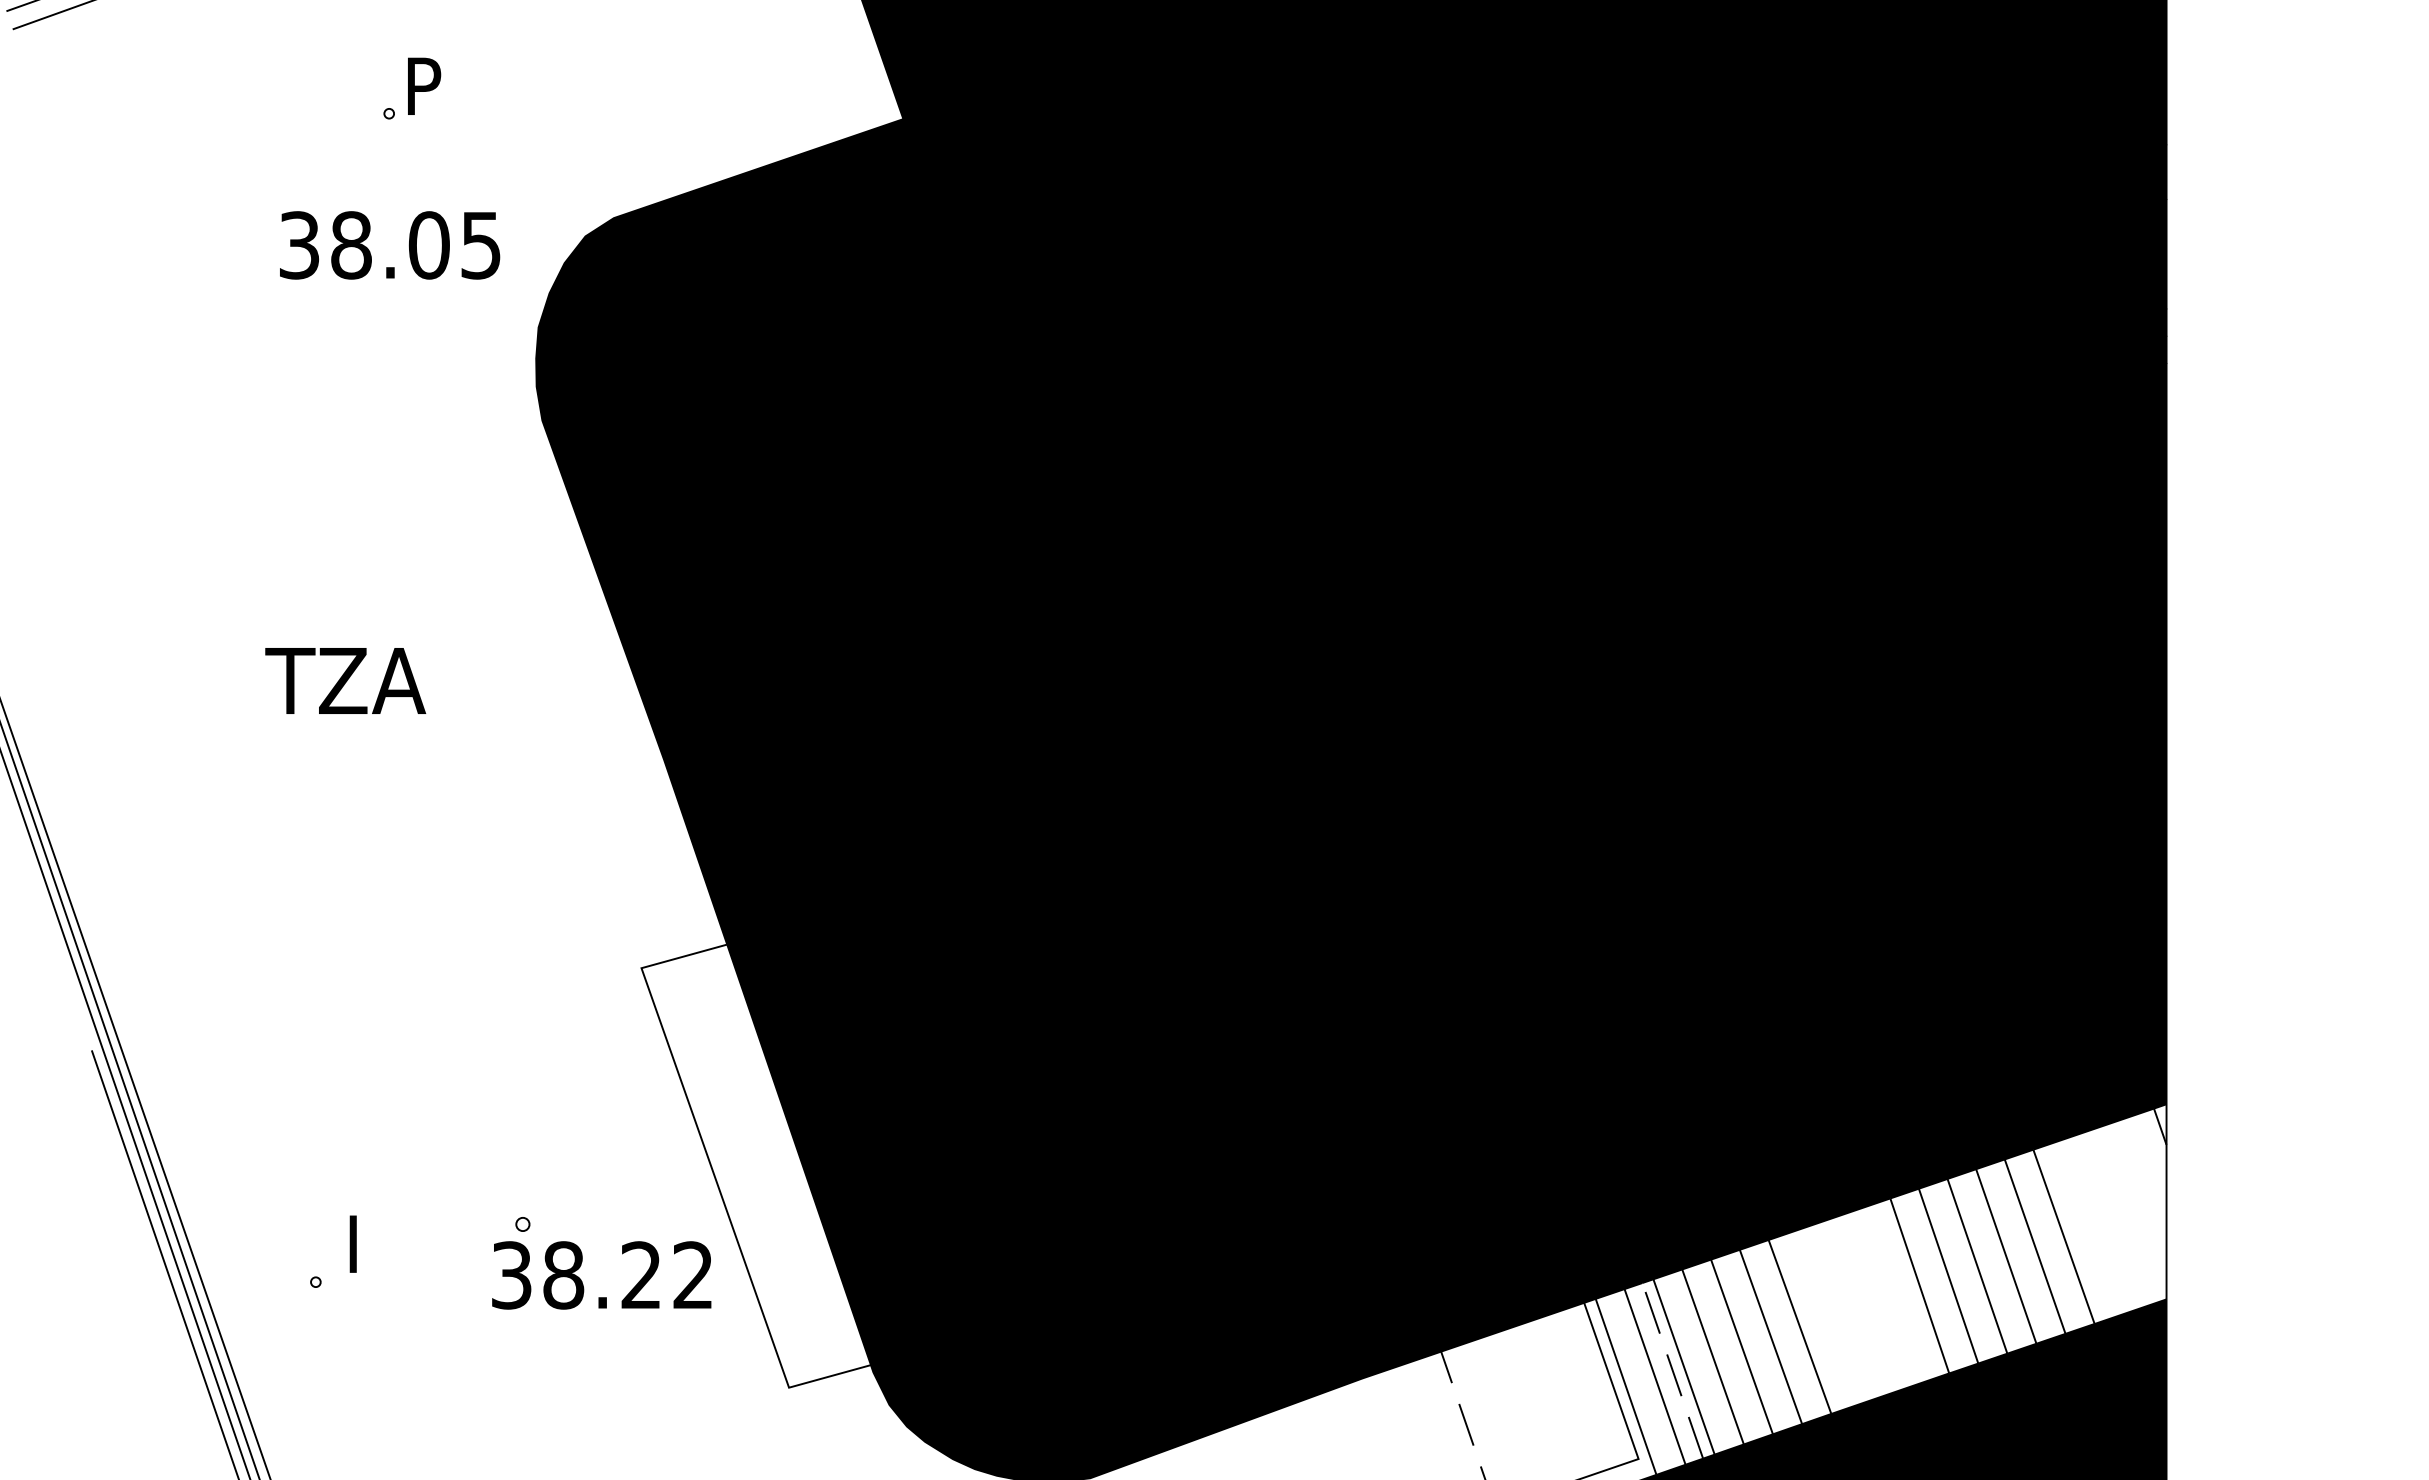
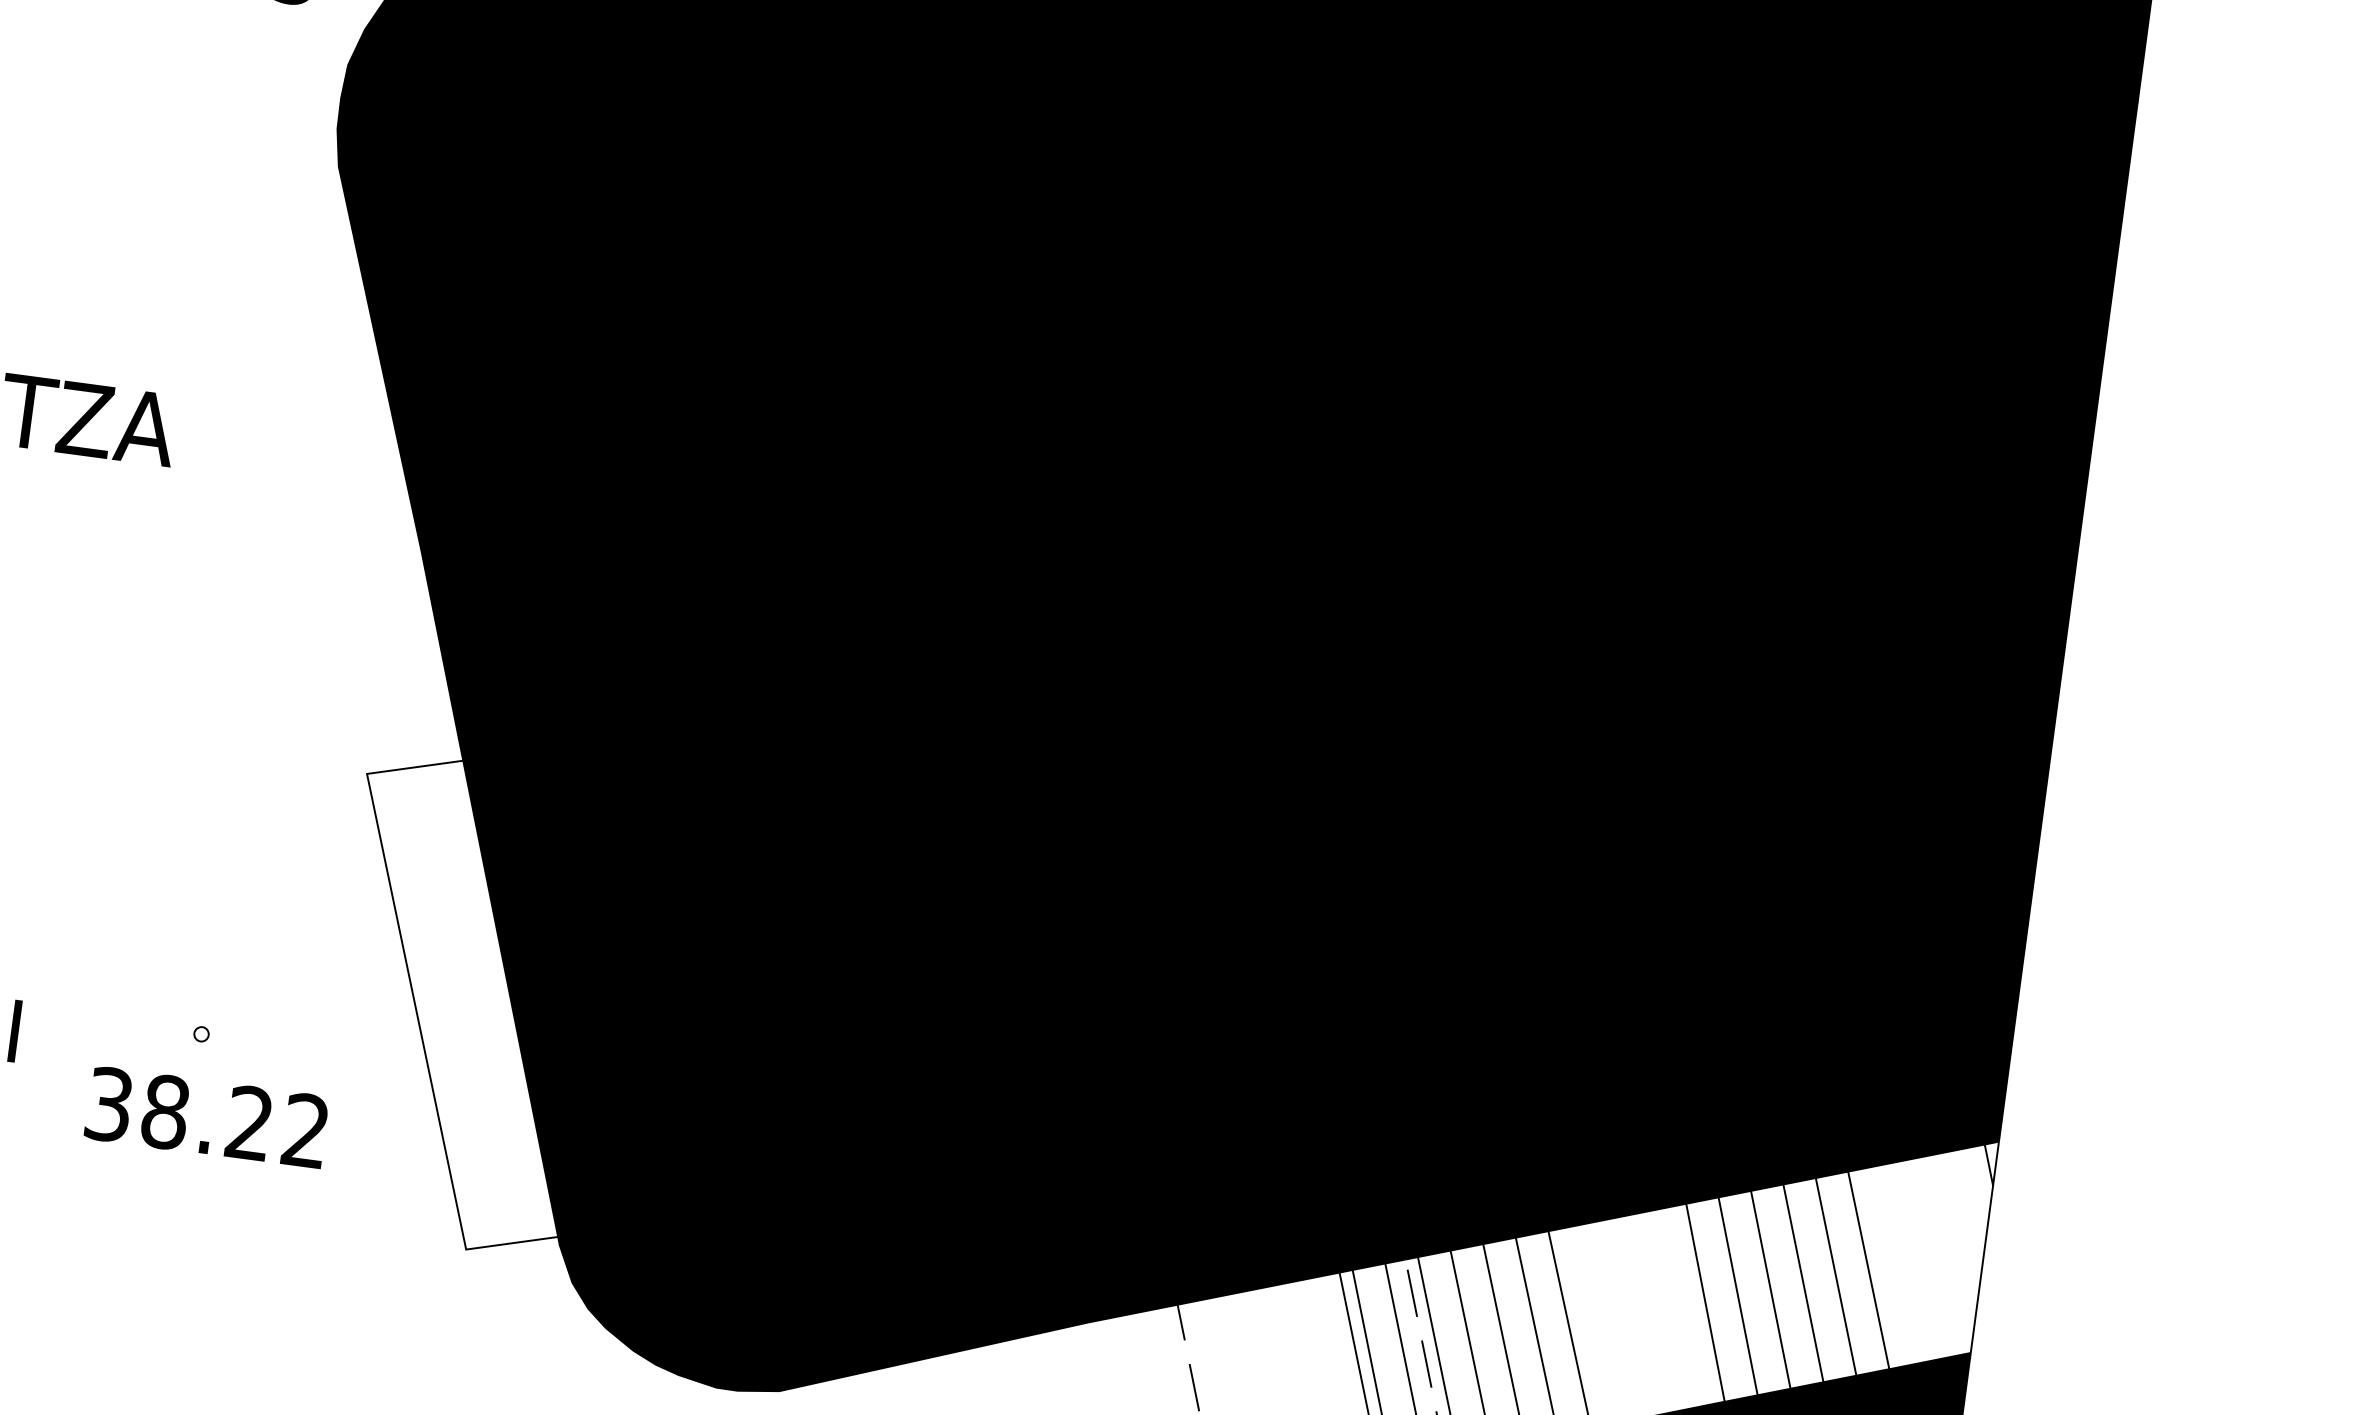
text: (601, 1275) -> (206, 1117), moved

